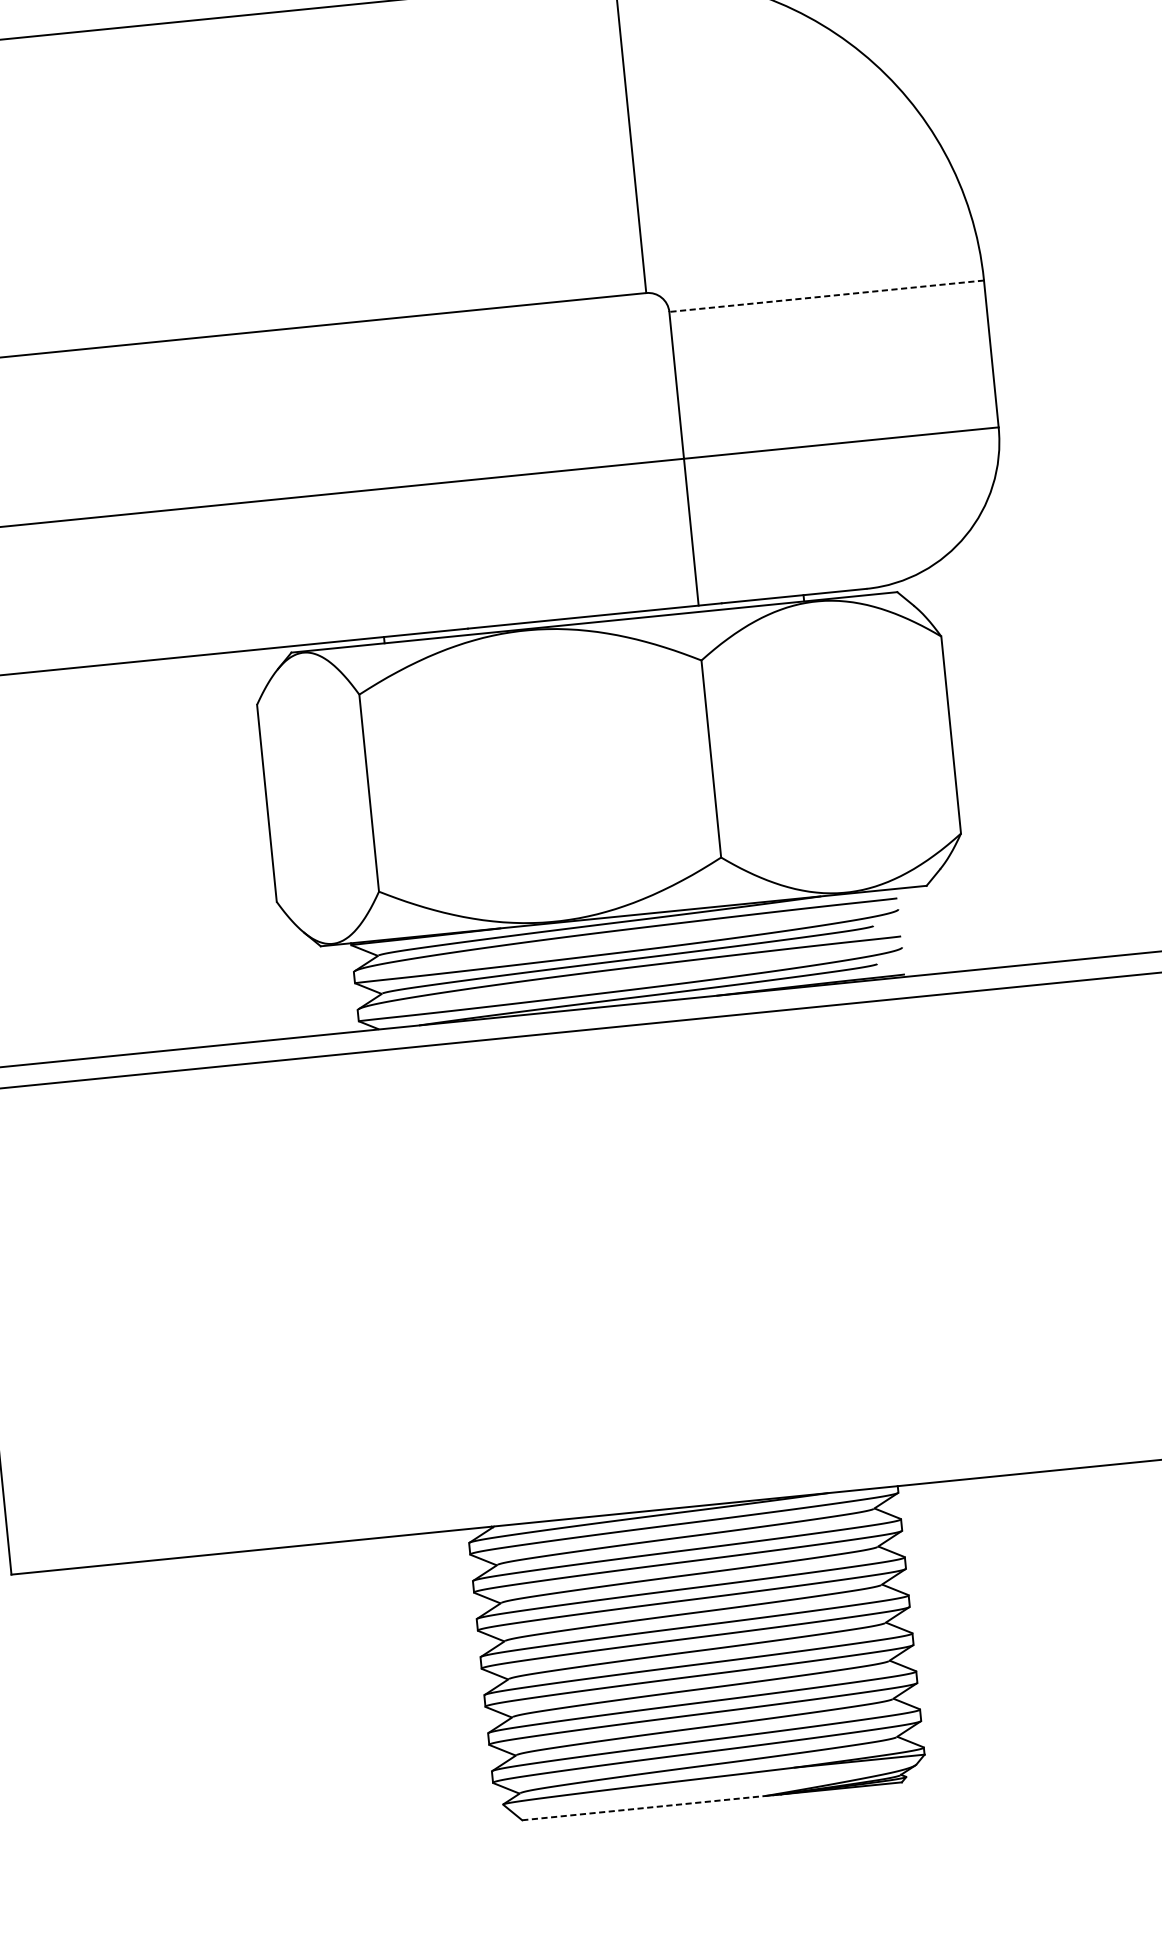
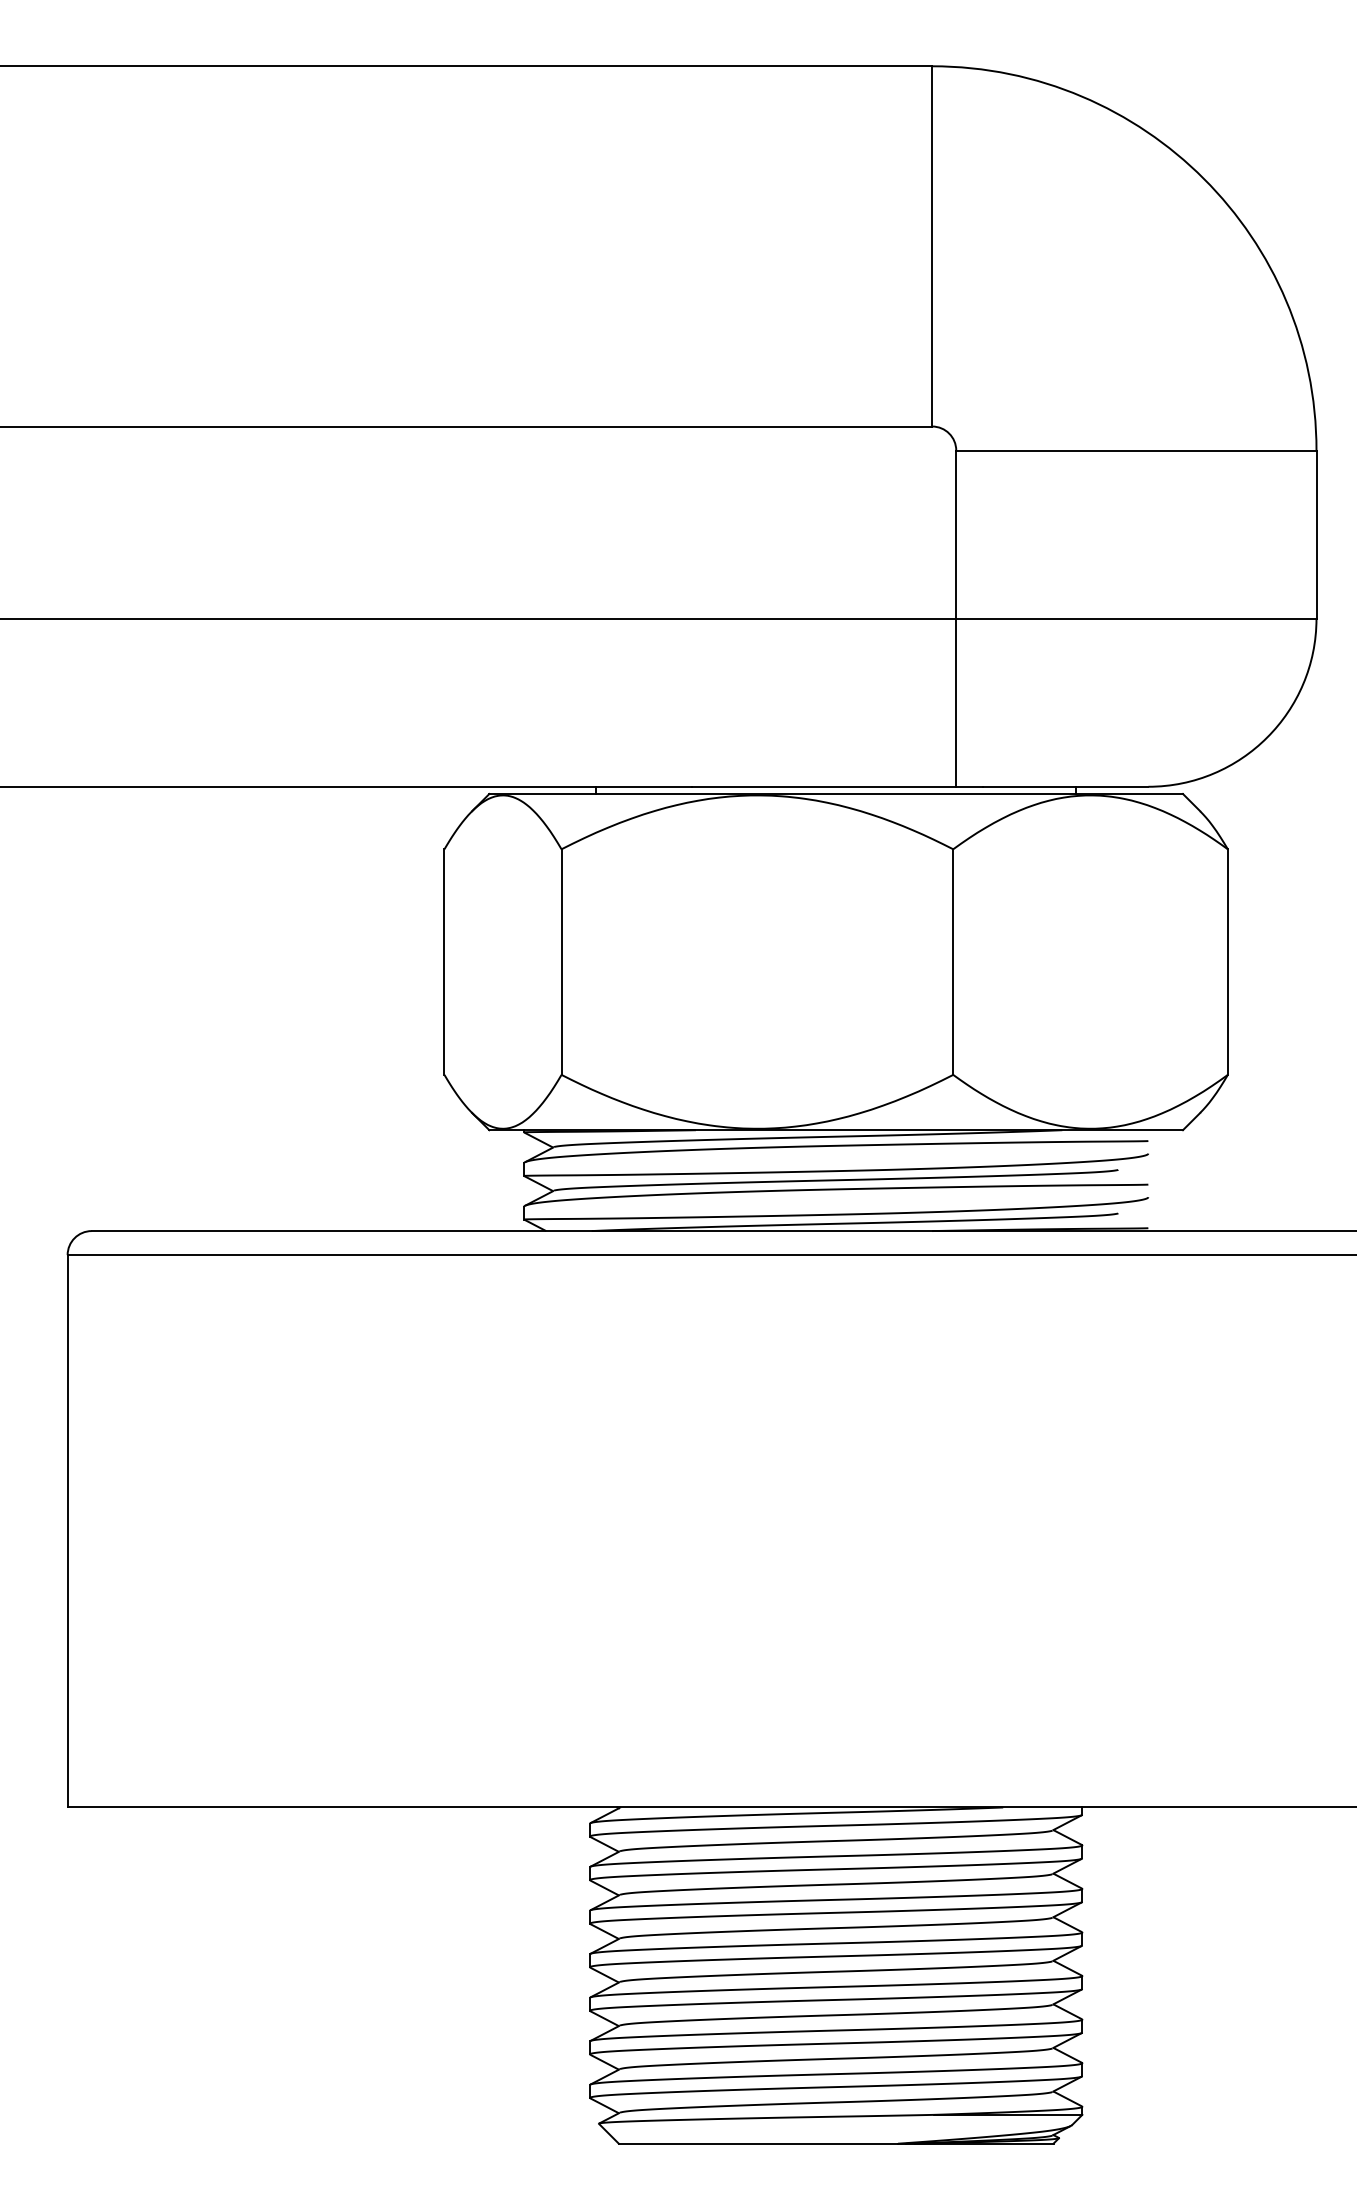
line: (825, 296) -> (1135, 450), dashed -> solid
line: (644, 1807) -> (758, 2143), dashed -> solid

